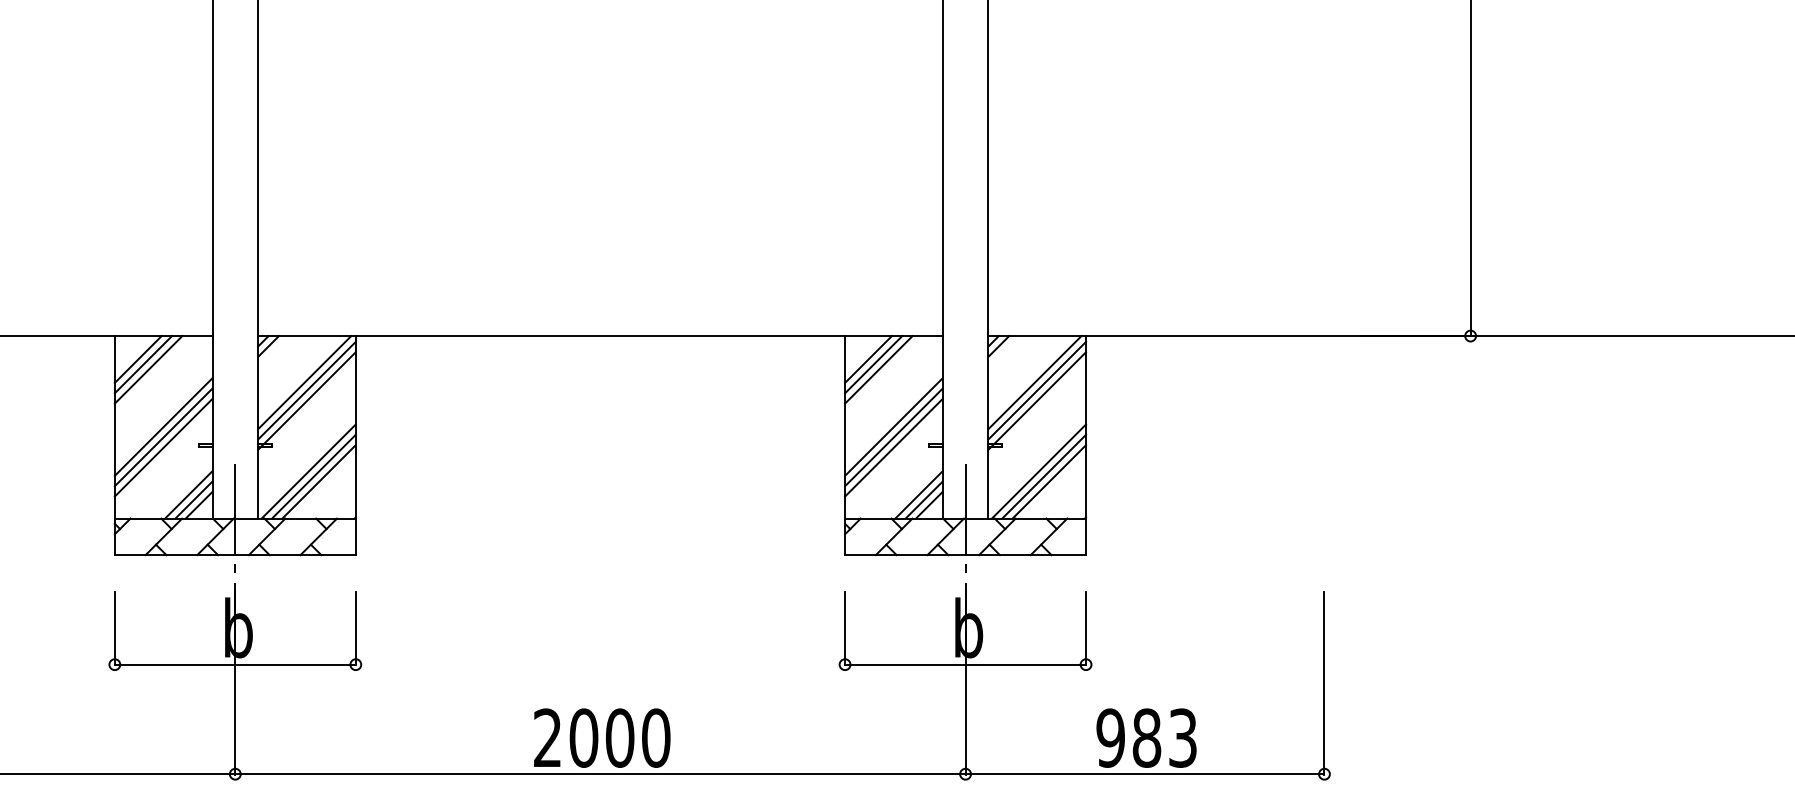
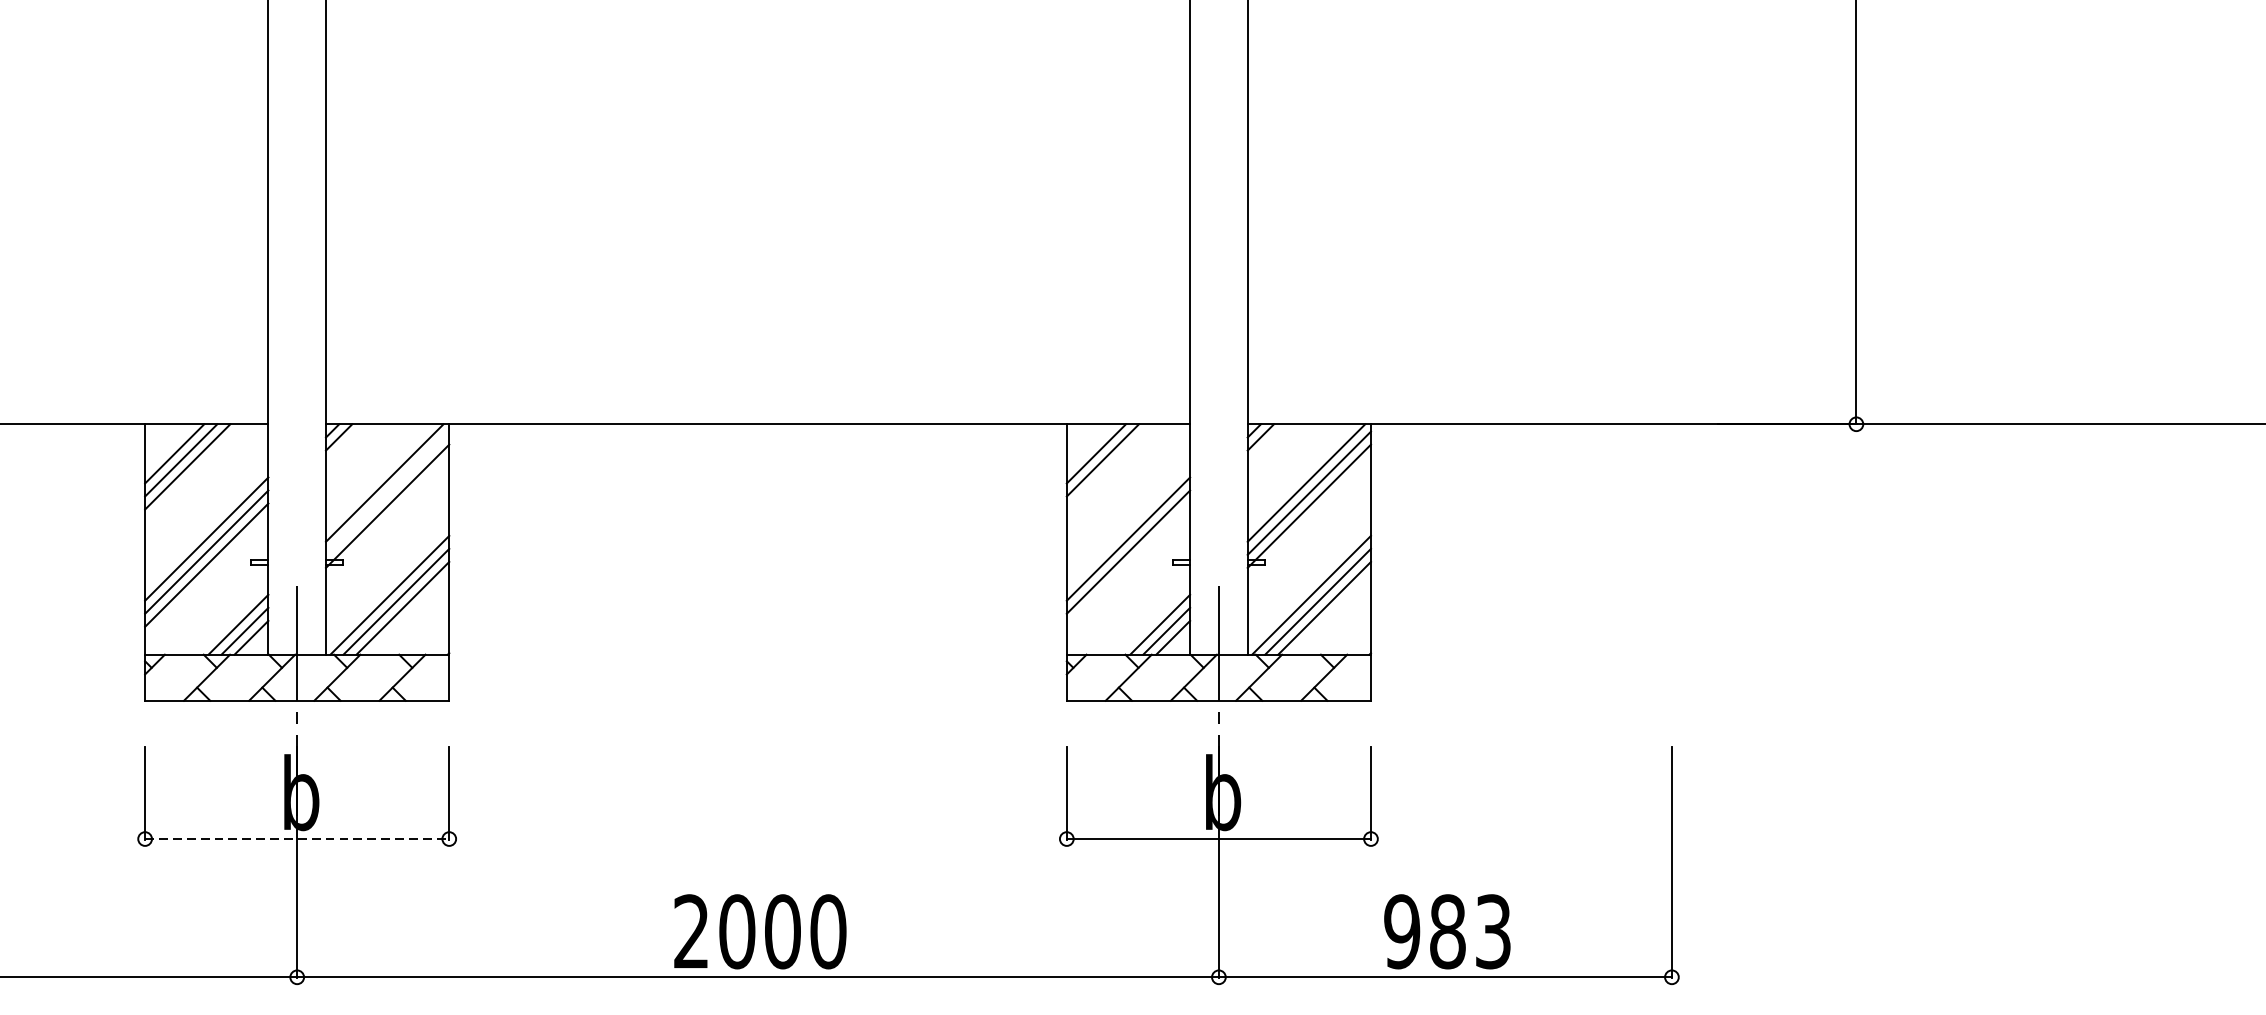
line: (878, 369) -> (1109, 466), removed
line: (306, 390) -> (387, 492), removed
line: (893, 447) -> (1127, 564), removed
line: (235, 664) -> (297, 838), solid -> dashed

